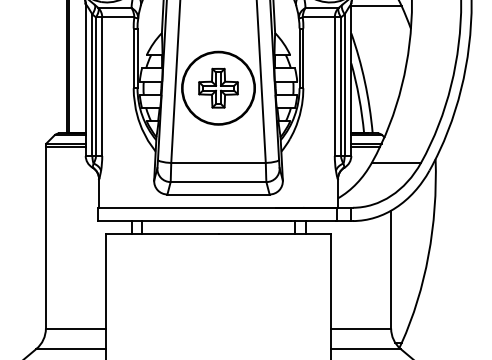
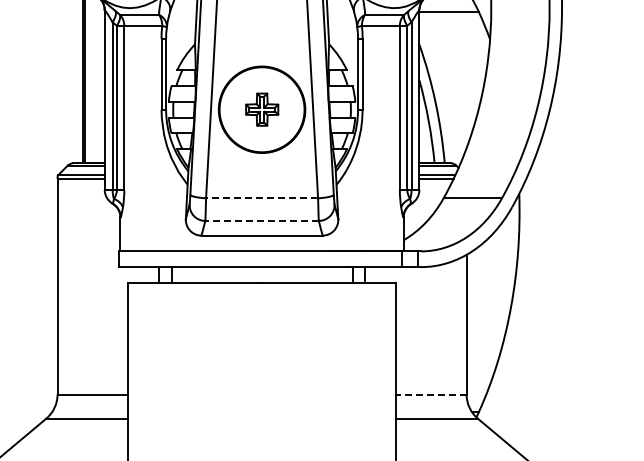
part: (218, 88) -> (262, 109), size x0.7
line: (218, 163) -> (261, 198), solid -> dashed
line: (218, 181) -> (262, 220), solid -> dashed
line: (360, 328) -> (430, 394), solid -> dashed

